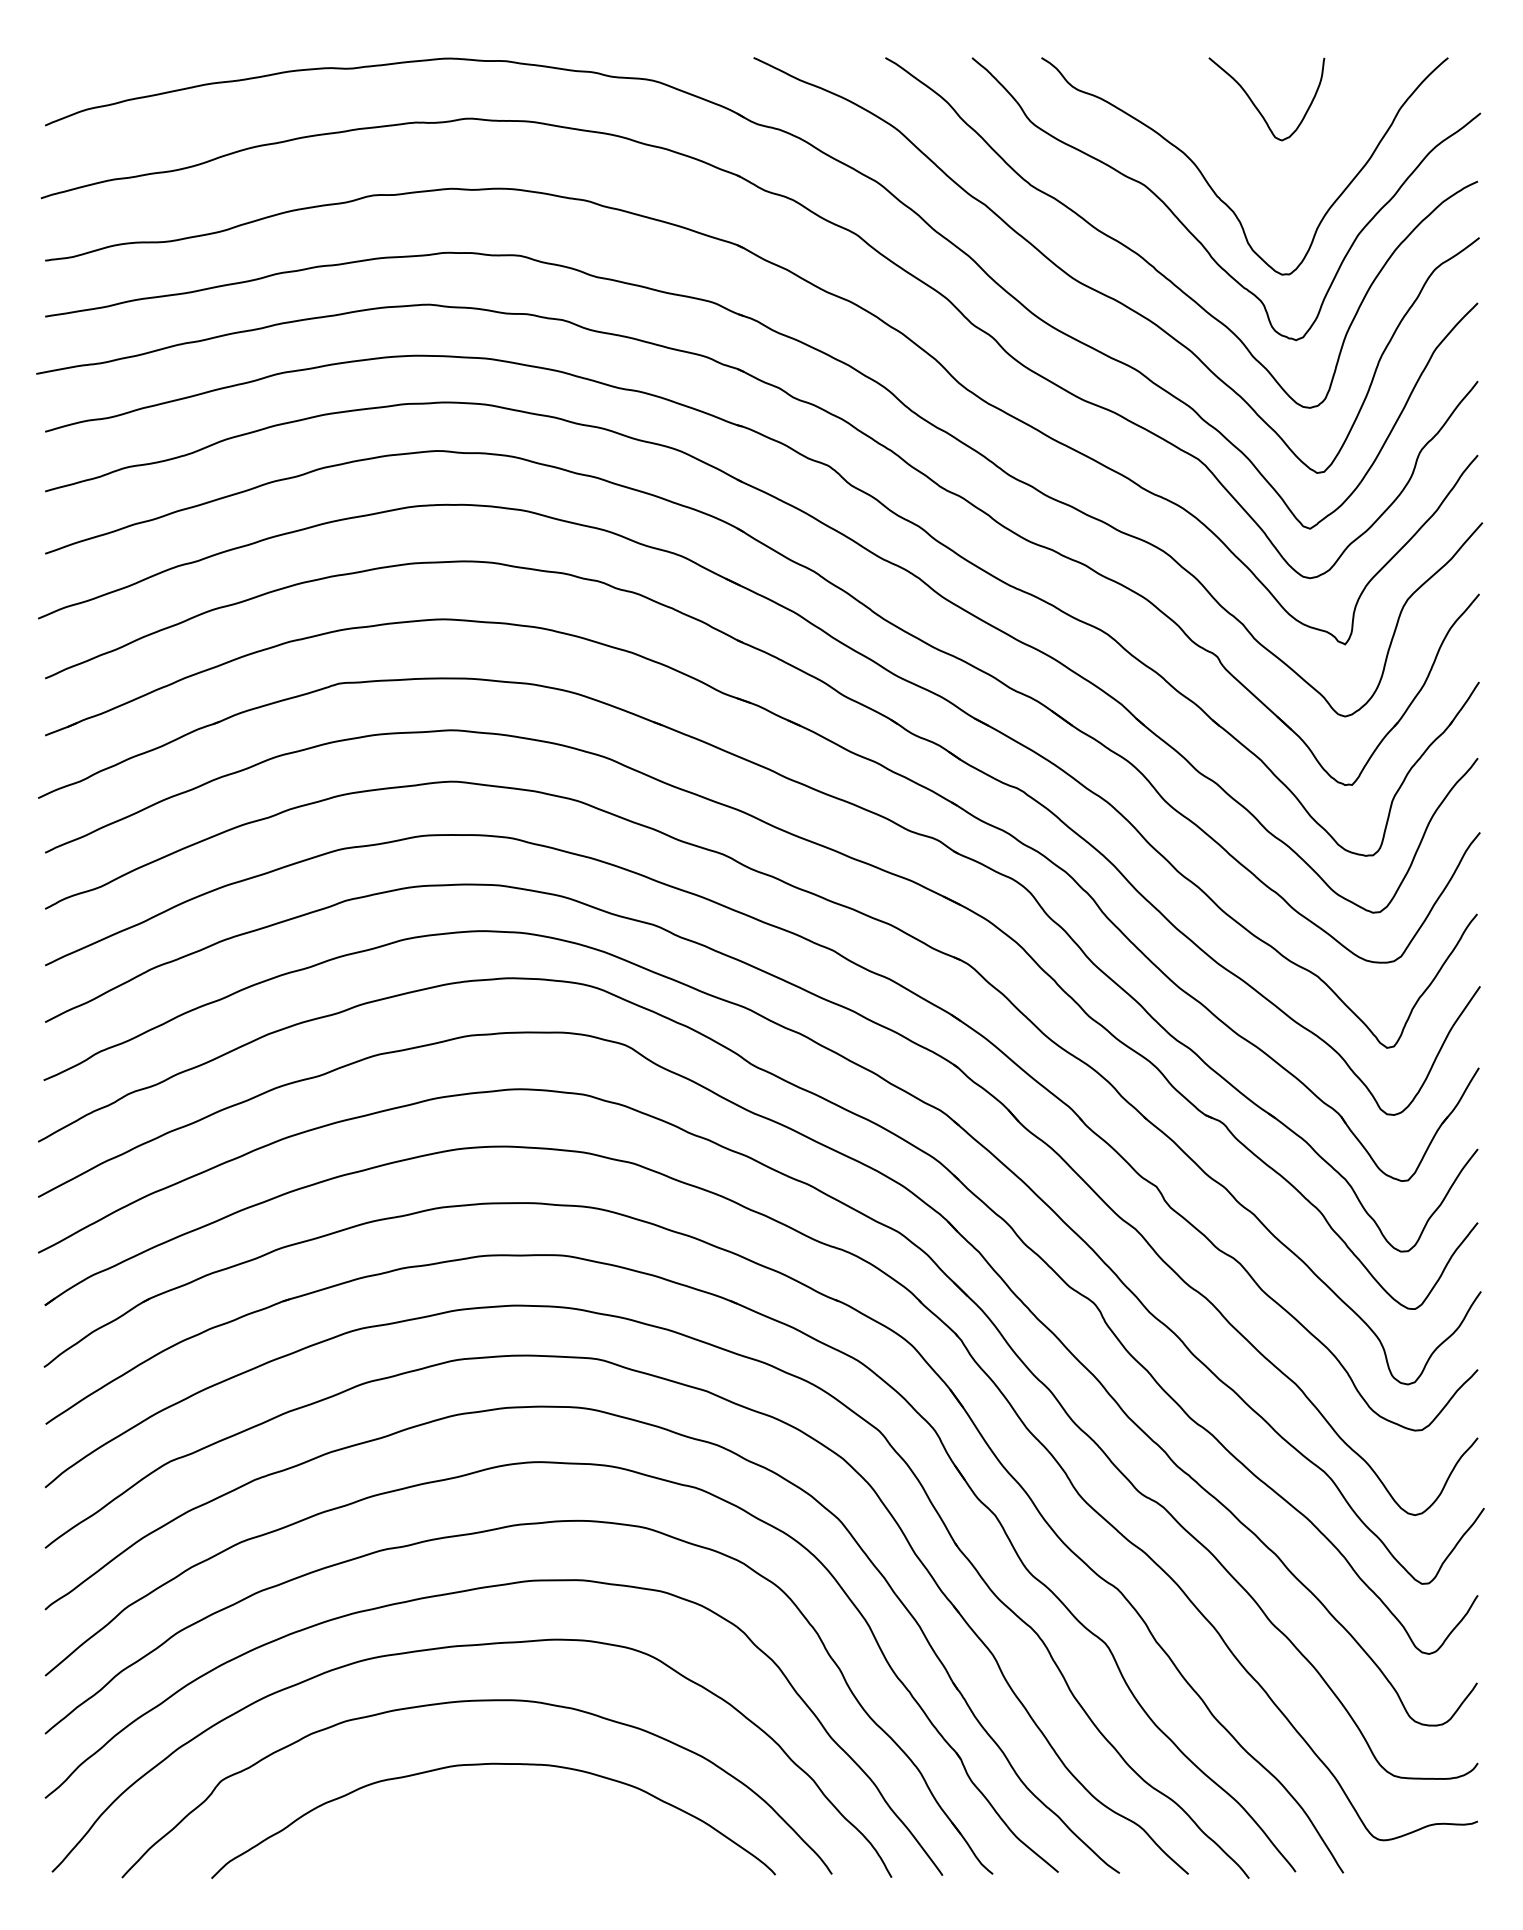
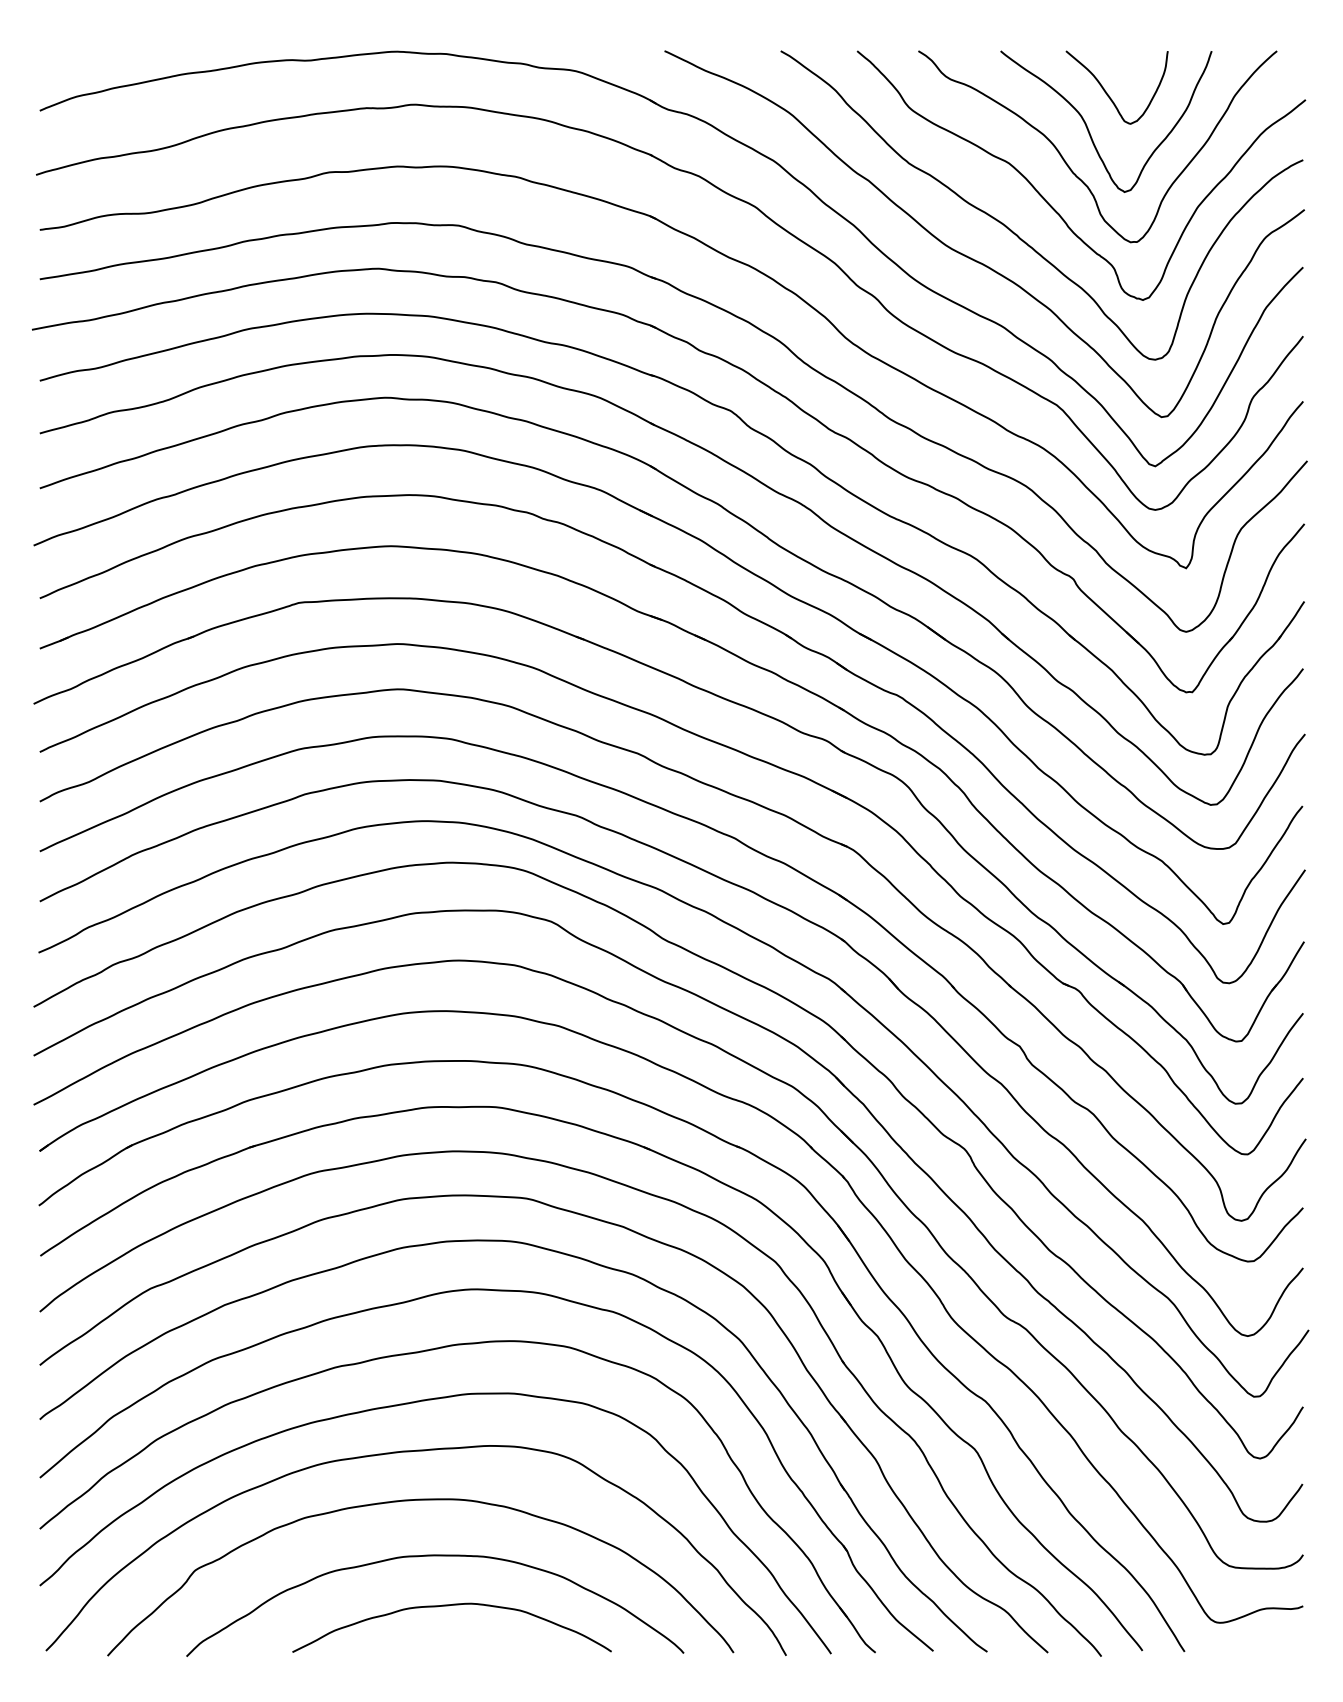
curve: (1234, 145) -> (1088, 128), added
curve: (510, 1821) -> (450, 1606), added

